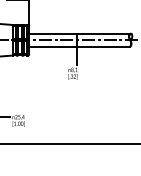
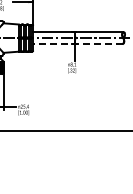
line: (80, 46) -> (78, 43), solid -> dashed

